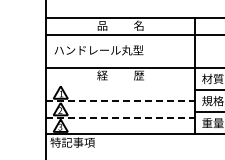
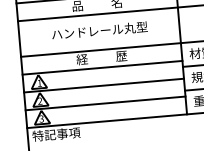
text: (98, 50) -> (99, 31), moved
line: (120, 84) -> (102, 67), added
line: (121, 101) -> (105, 85), dashed -> solid
line: (121, 117) -> (106, 102), dashed -> solid

